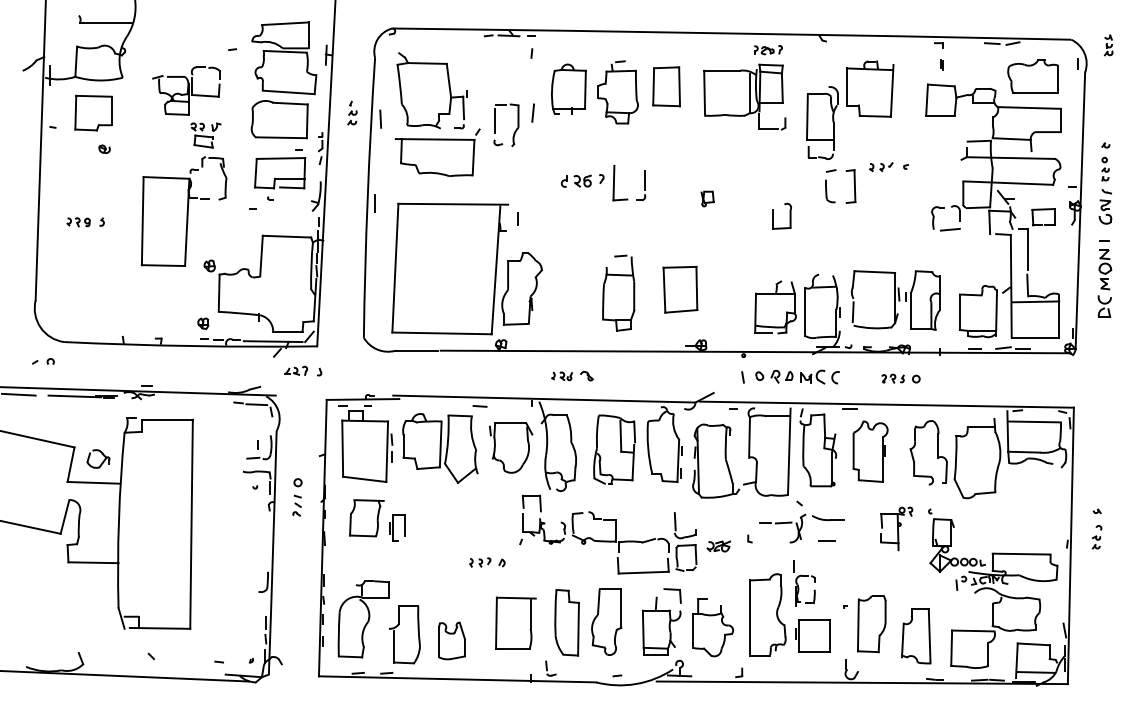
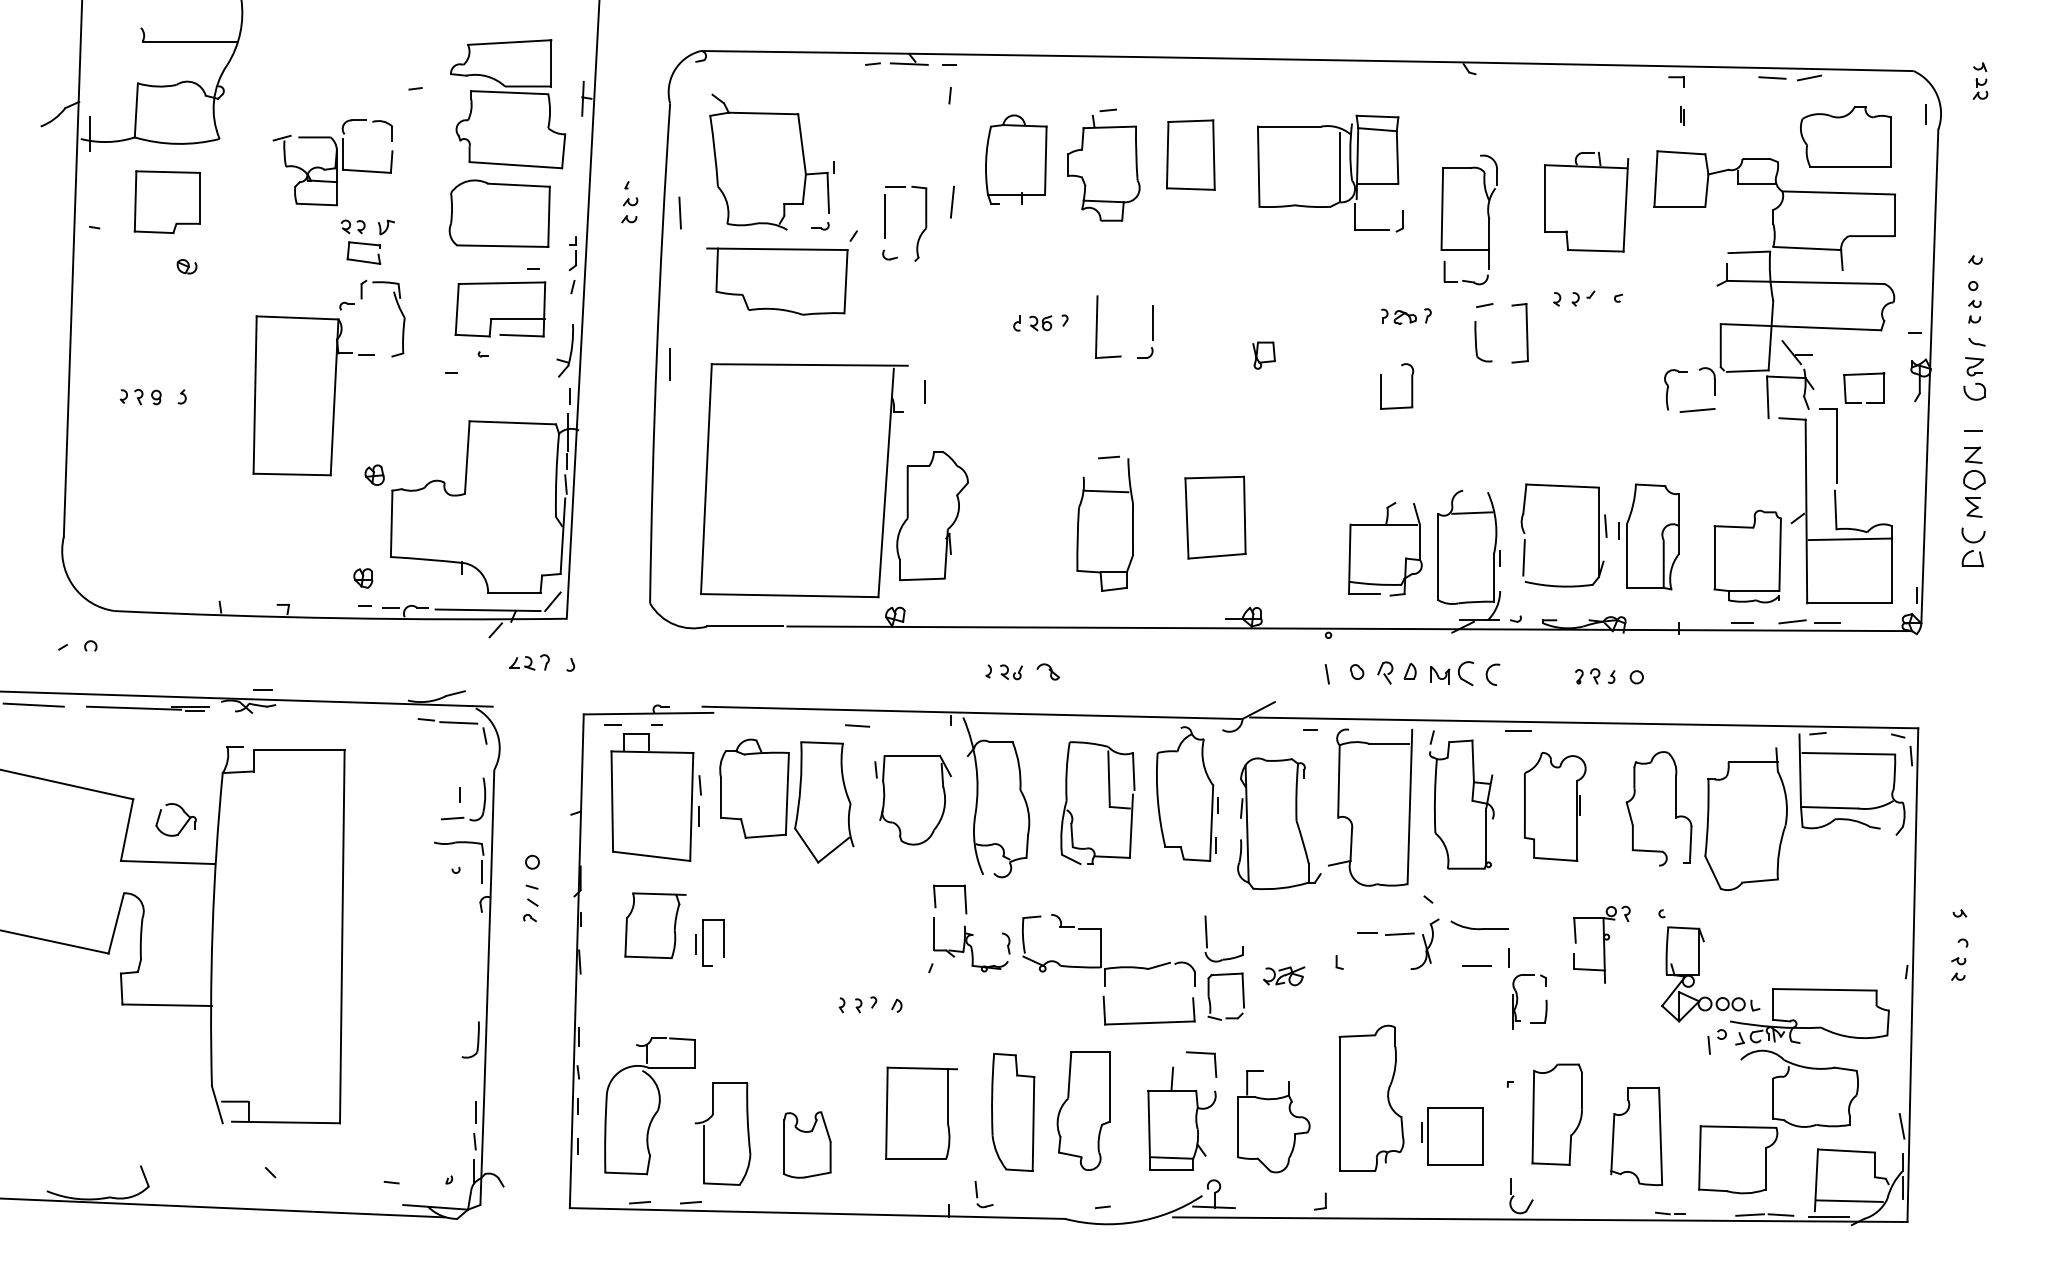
part: (768, 50) -> (1406, 317), moved
part: (870, 88) -> (1587, 201), moved
part: (582, 180) -> (1040, 322), size x0.71
part: (798, 584) -> (1517, 990), moved

